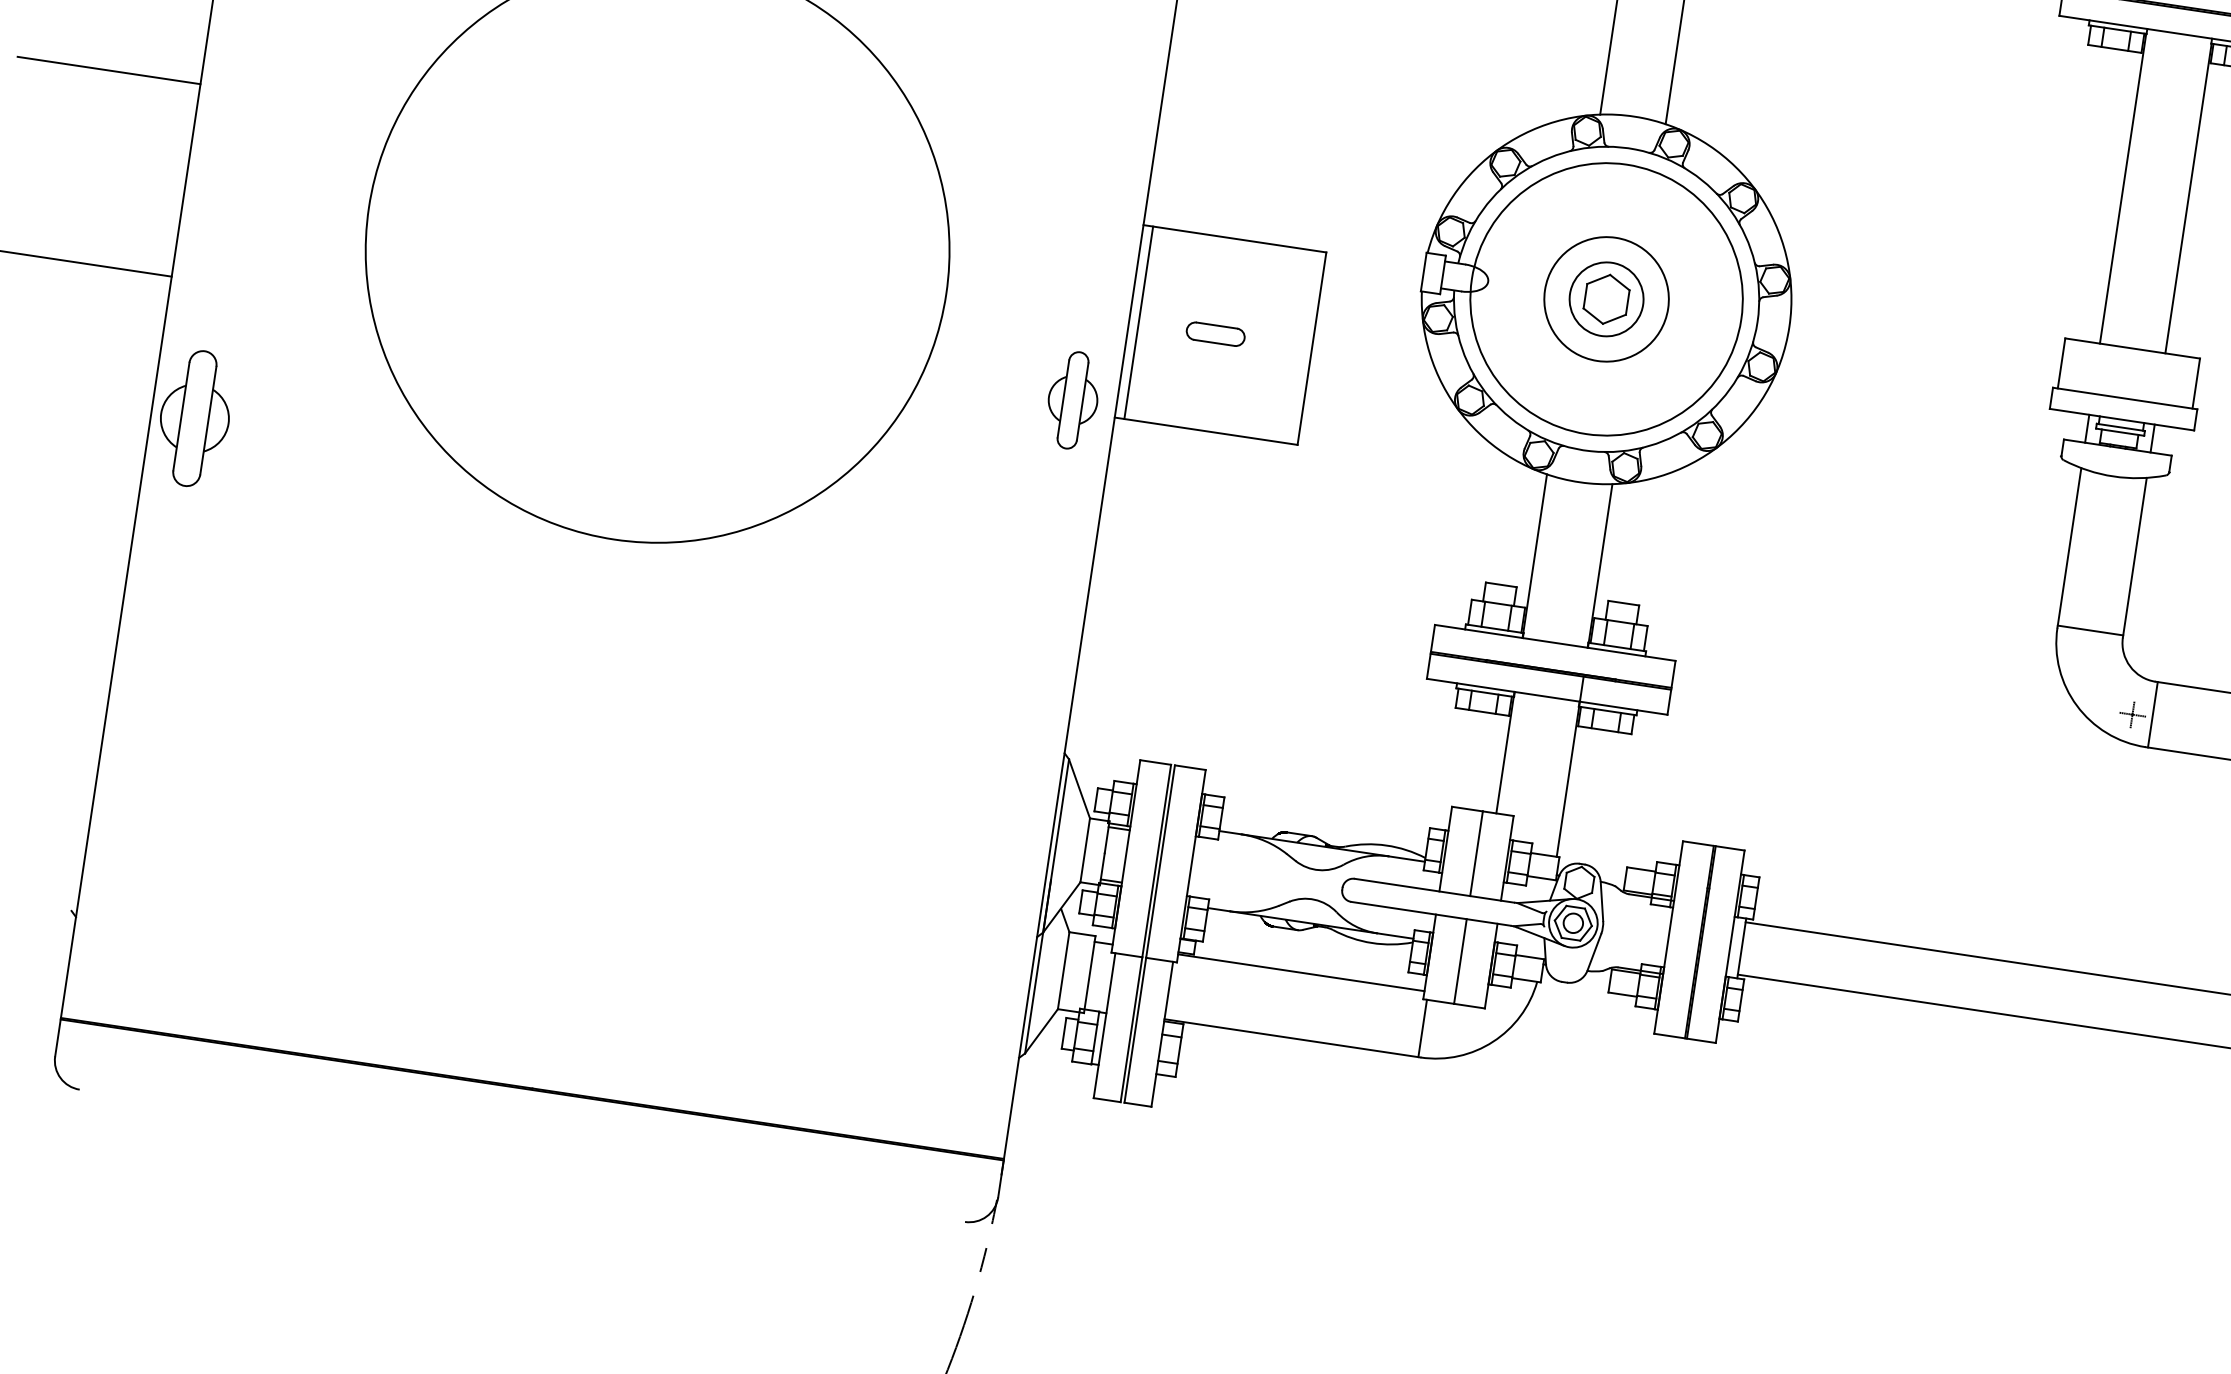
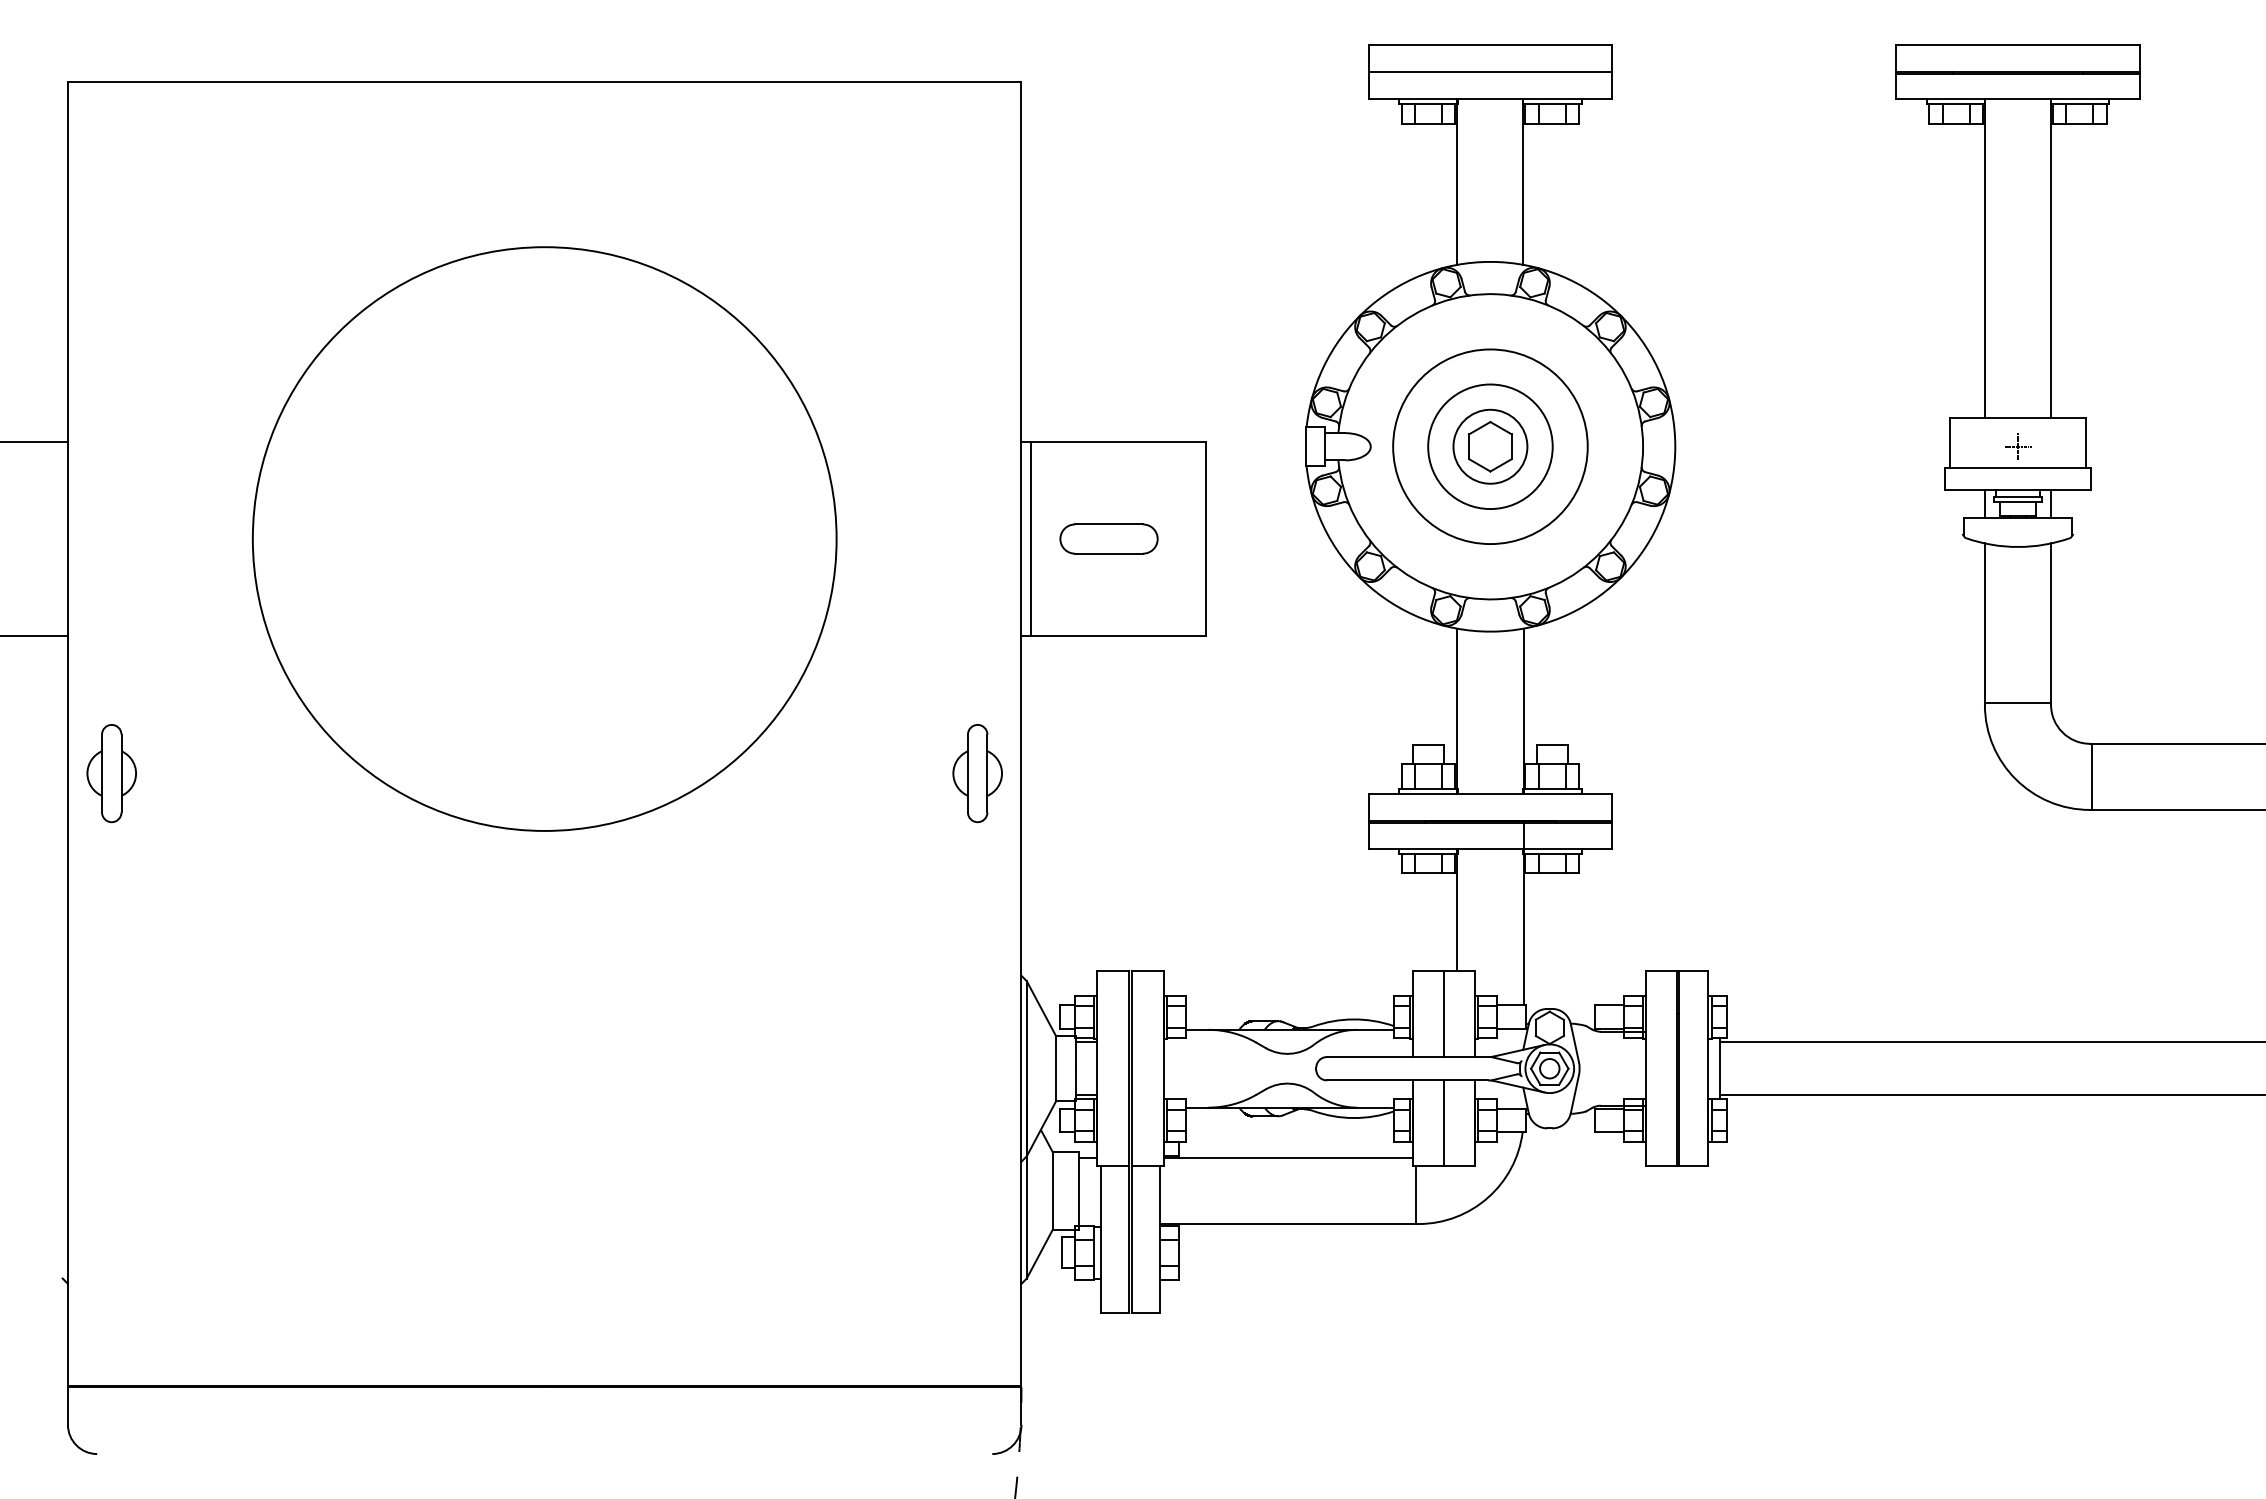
circle: (1606, 299) -> (1490, 446), size x0.71
part: (1215, 333) -> (1108, 538), size x1.67
part: (1072, 400) -> (977, 773), moved
part: (194, 418) -> (111, 773), size x0.71
part: (2133, 714) -> (2018, 446), moved

